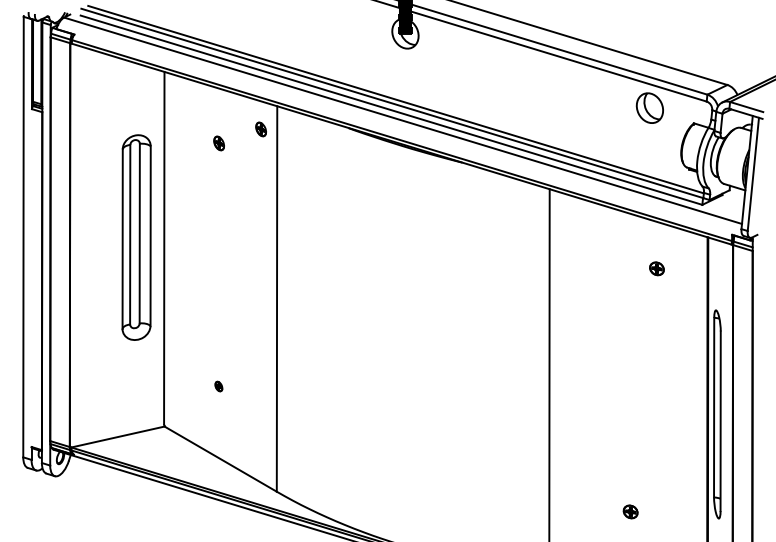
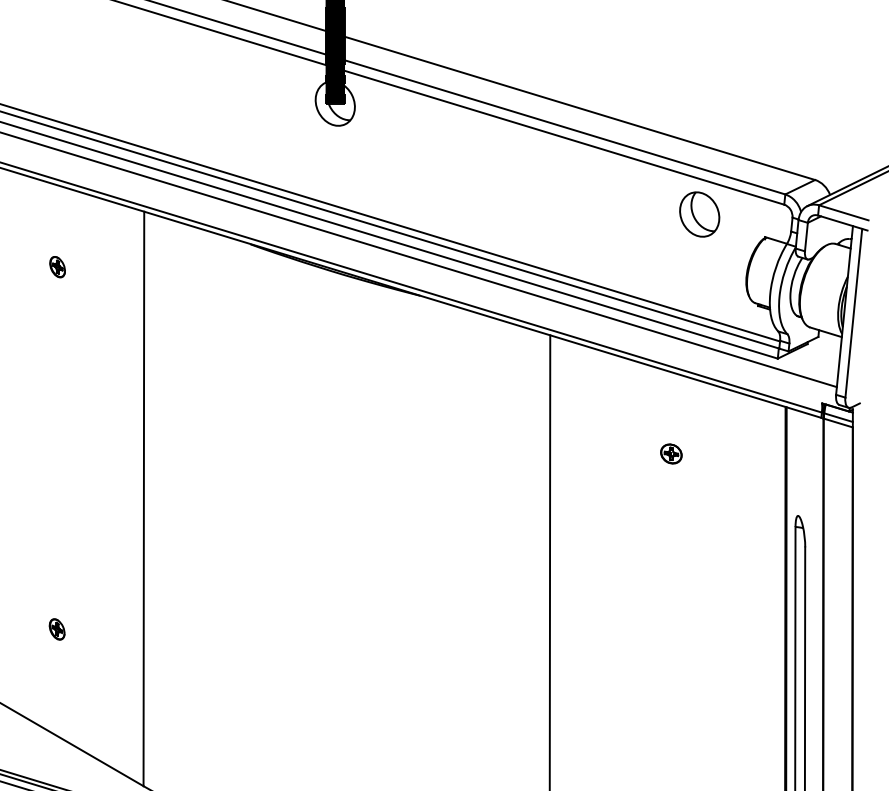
part: (260, 129) -> (119, 246), removed
part: (656, 268) -> (670, 453), moved
part: (218, 386) -> (56, 629), size x1.43

